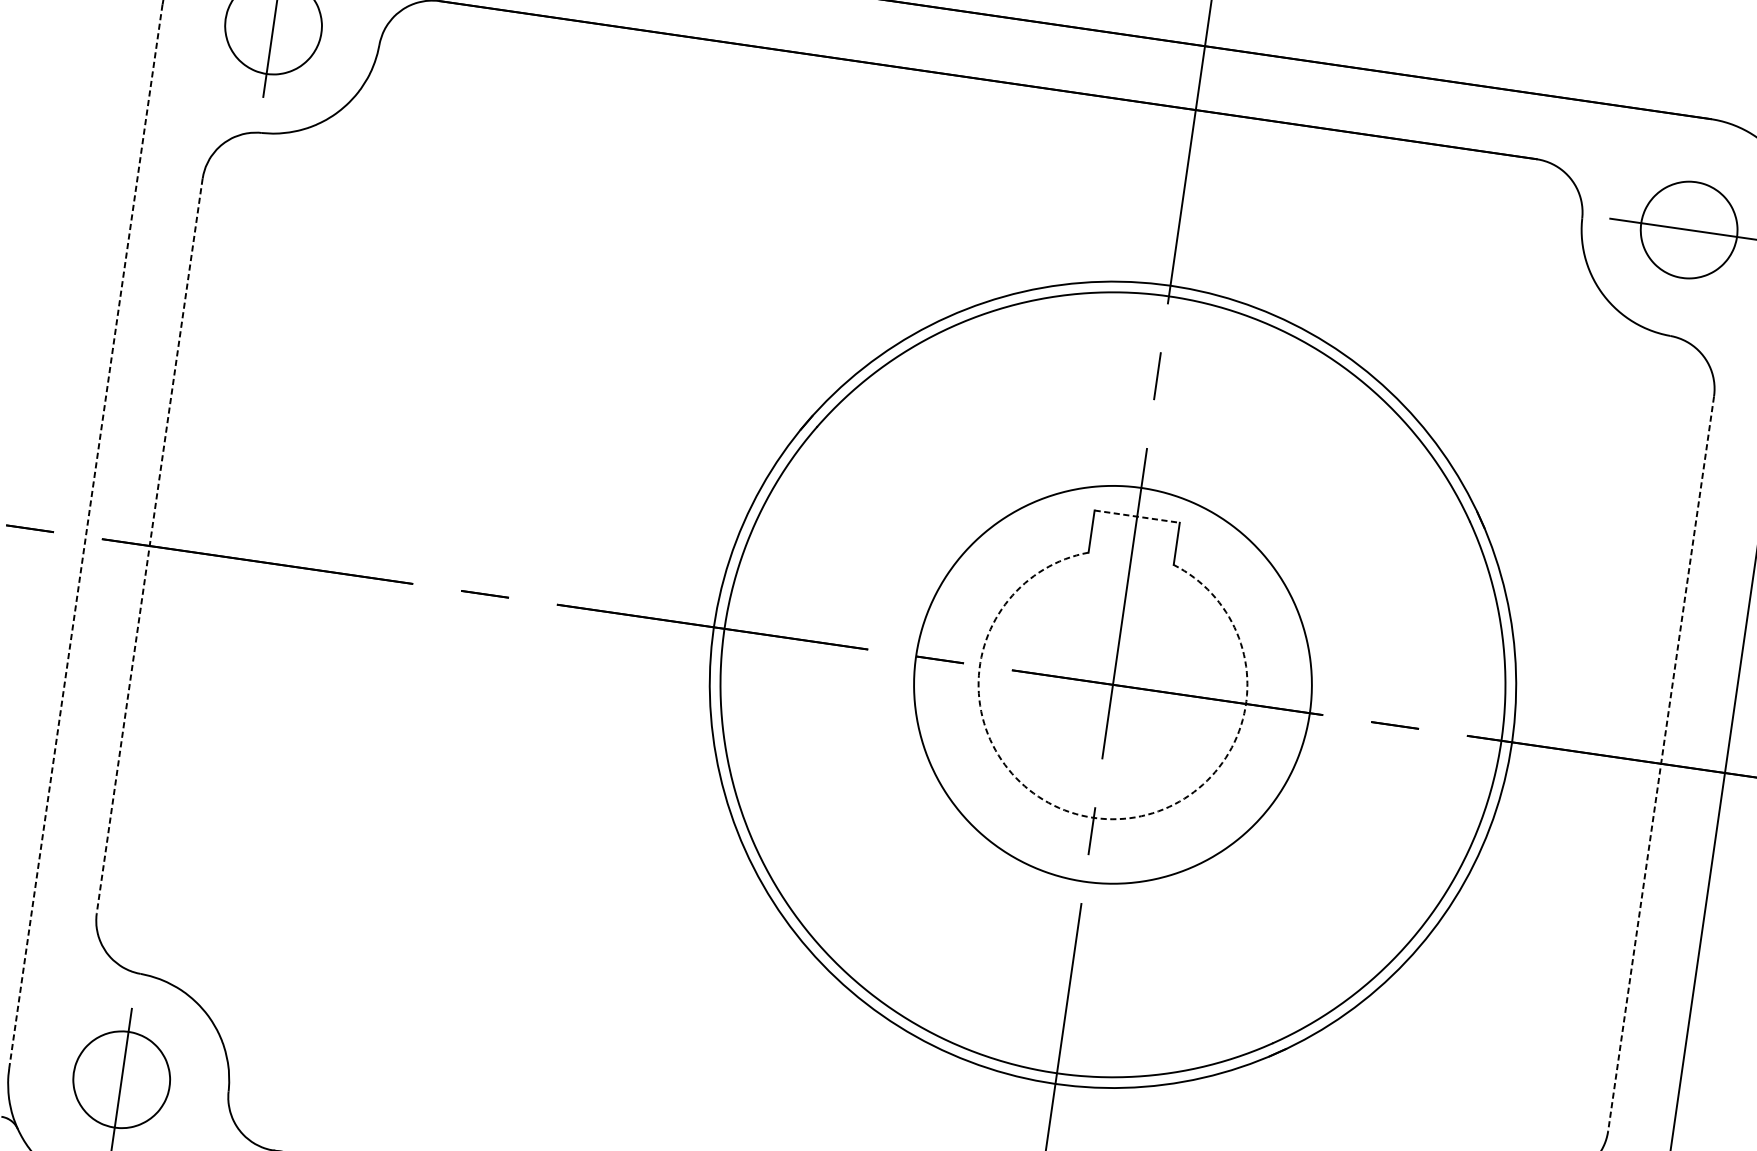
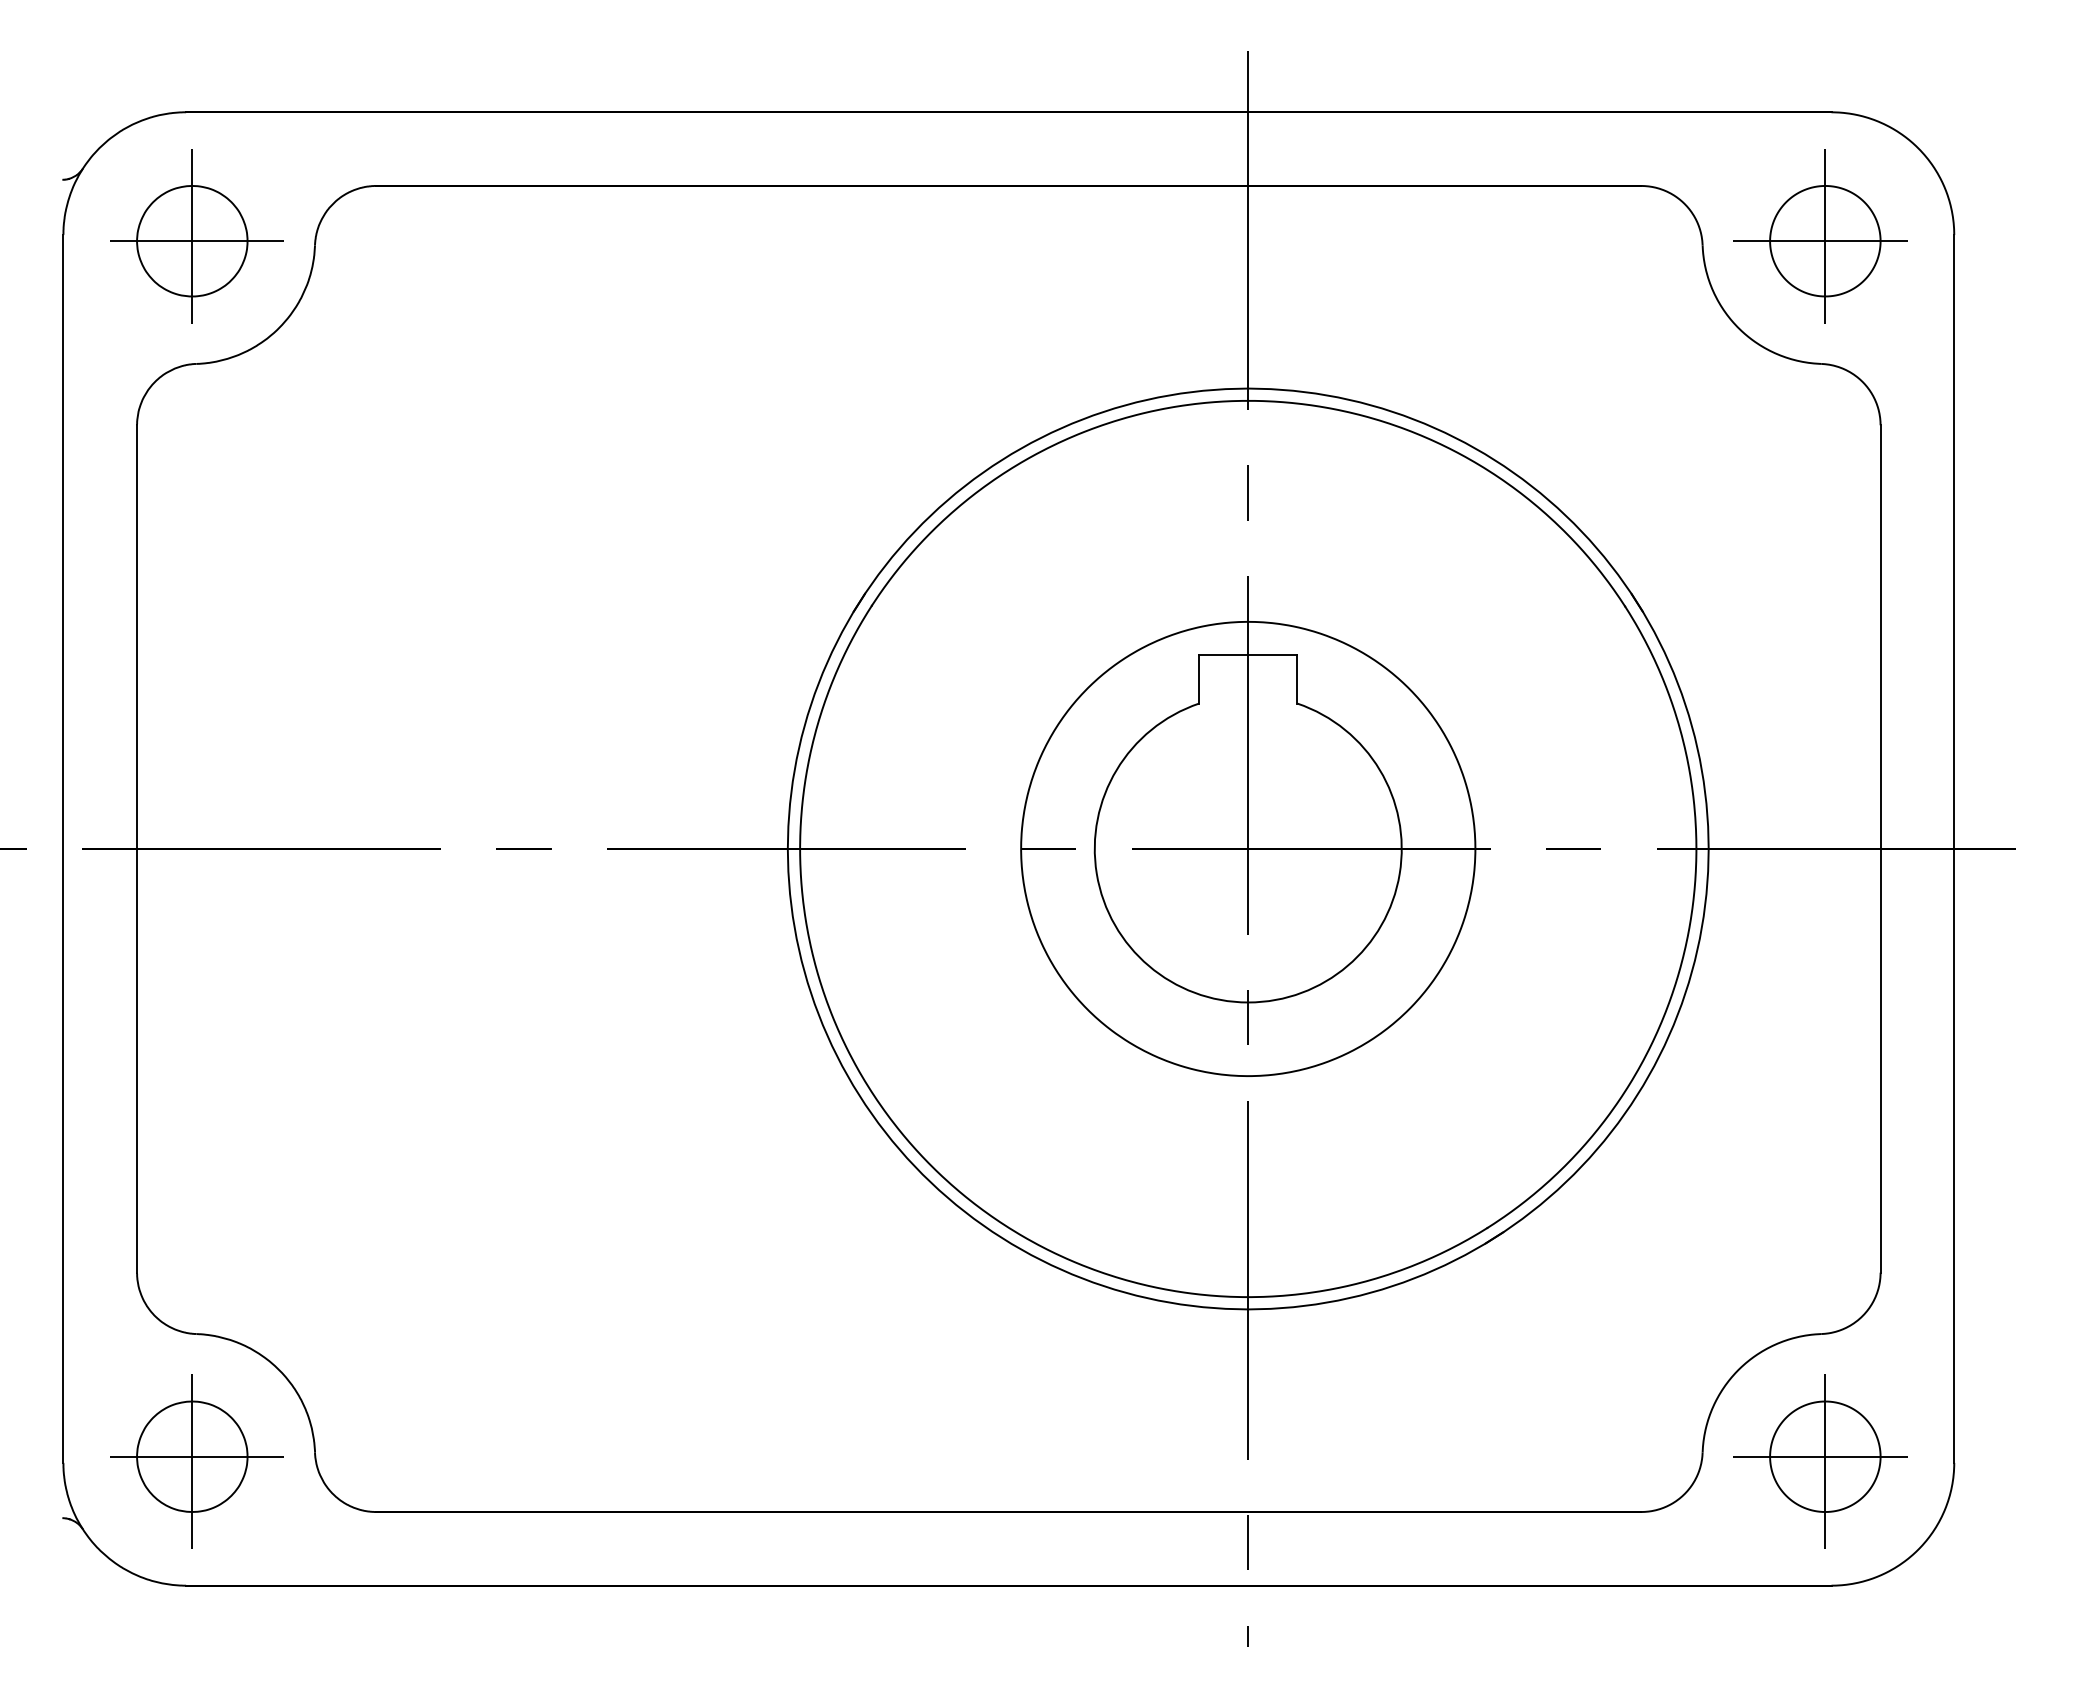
line: (273, 26) -> (192, 241), added
line: (1689, 230) -> (1825, 241), added
line: (1137, 517) -> (1248, 655), dashed -> solid
line: (86, 536) -> (63, 848), dashed -> solid
line: (150, 545) -> (137, 848), dashed -> solid
line: (1661, 763) -> (1880, 848), dashed -> solid
arc: (1094, 817) -> (1248, 1002), dashed -> solid
line: (121, 1079) -> (192, 1456), added

